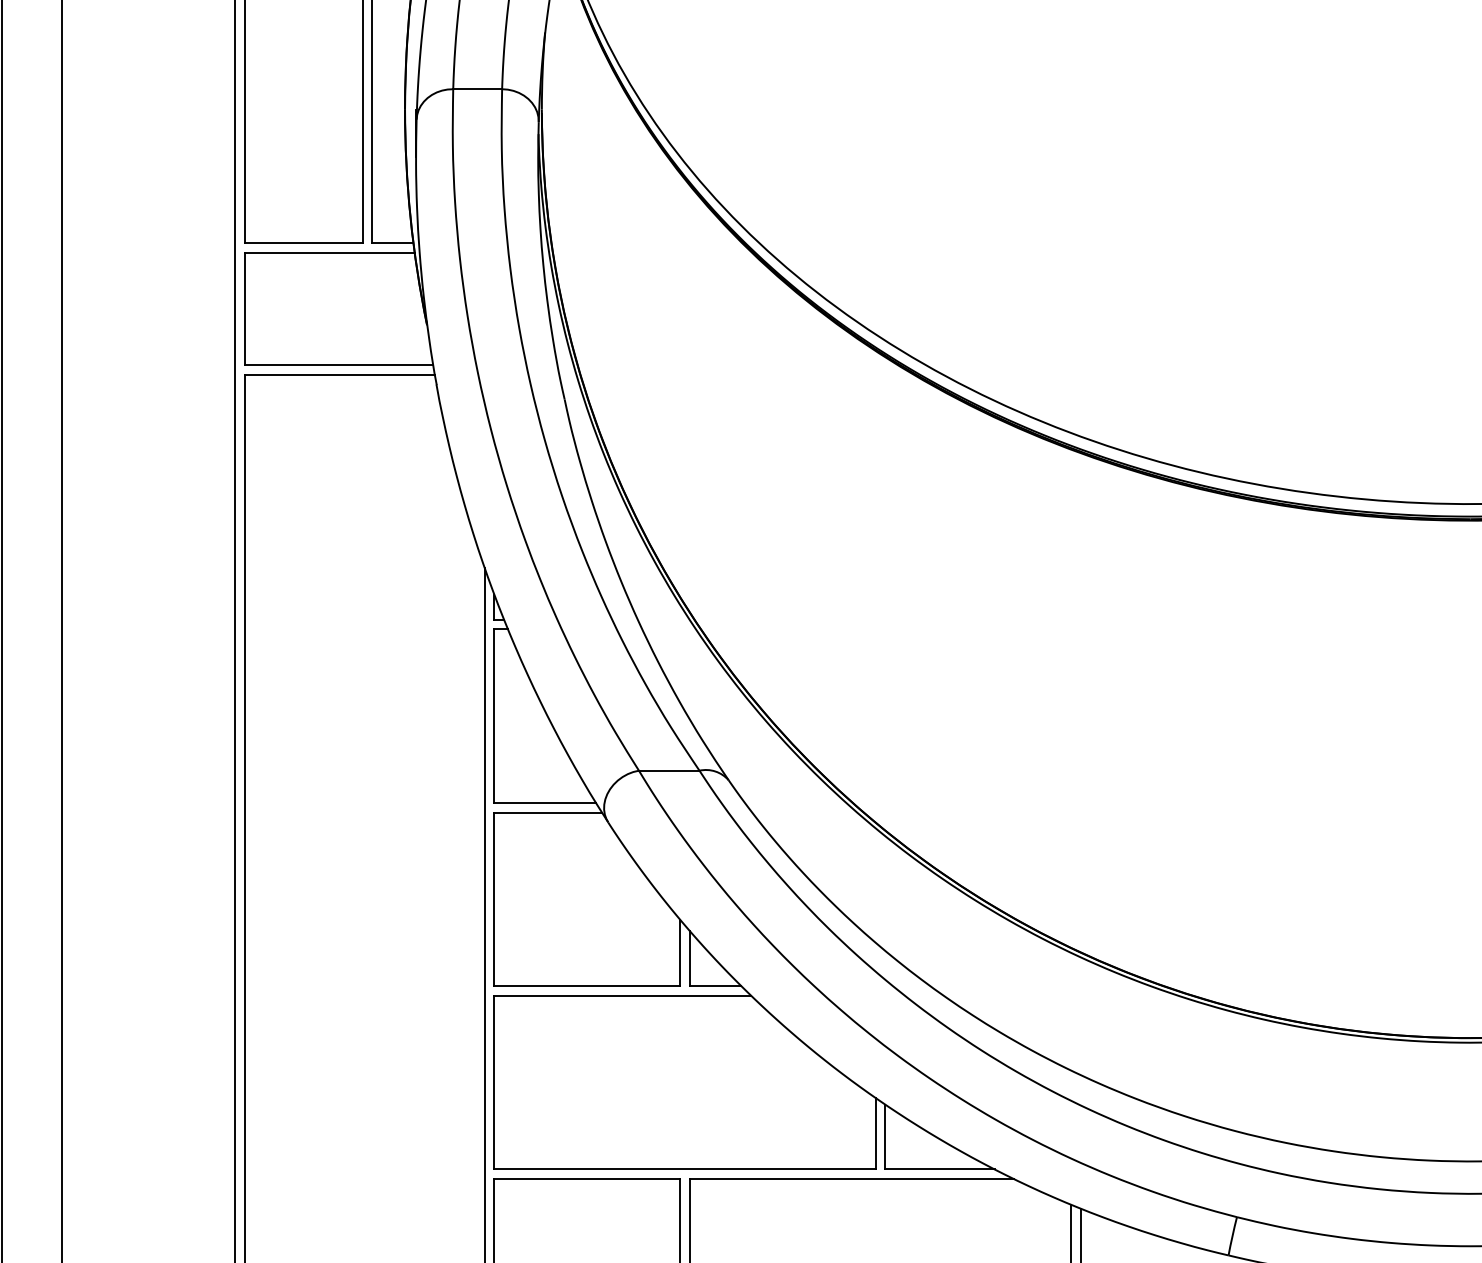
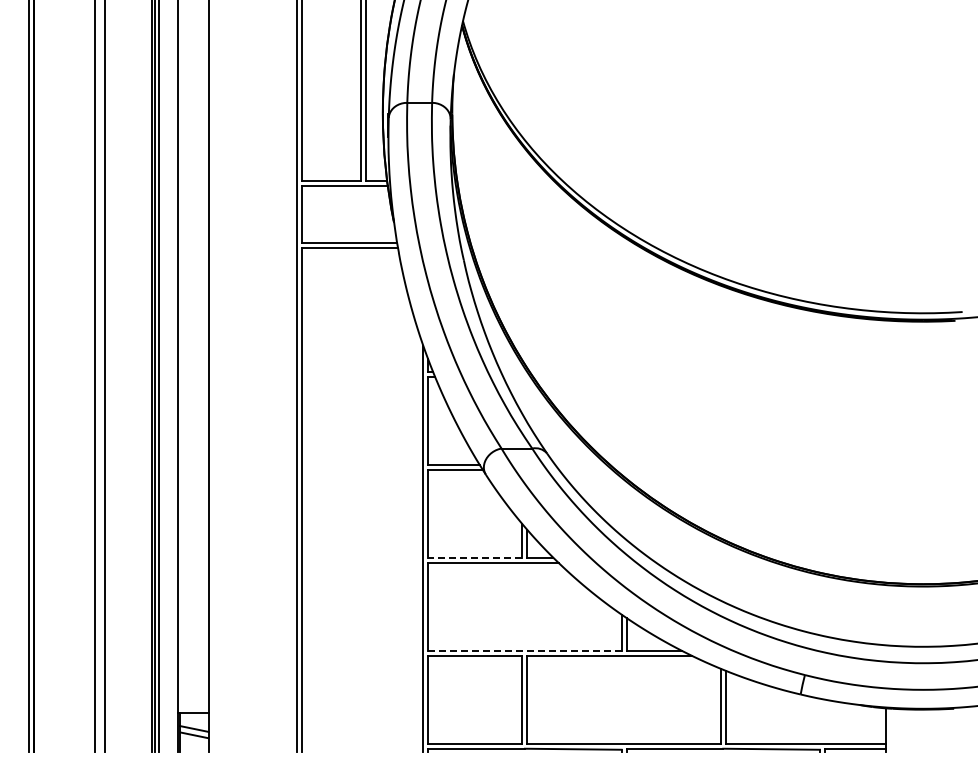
line: (585, 985) -> (474, 557), solid -> dashed
line: (684, 1168) -> (524, 650), solid -> dashed

